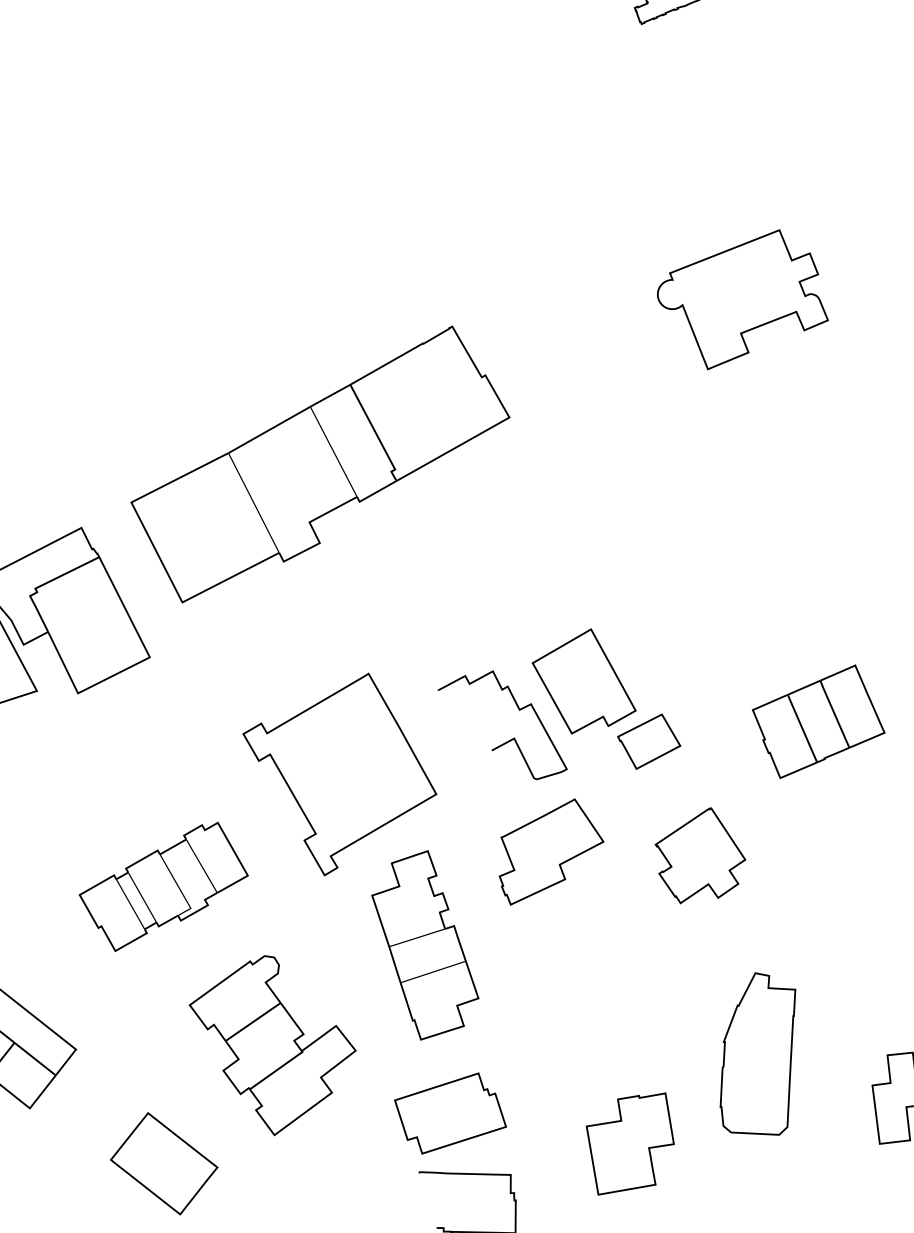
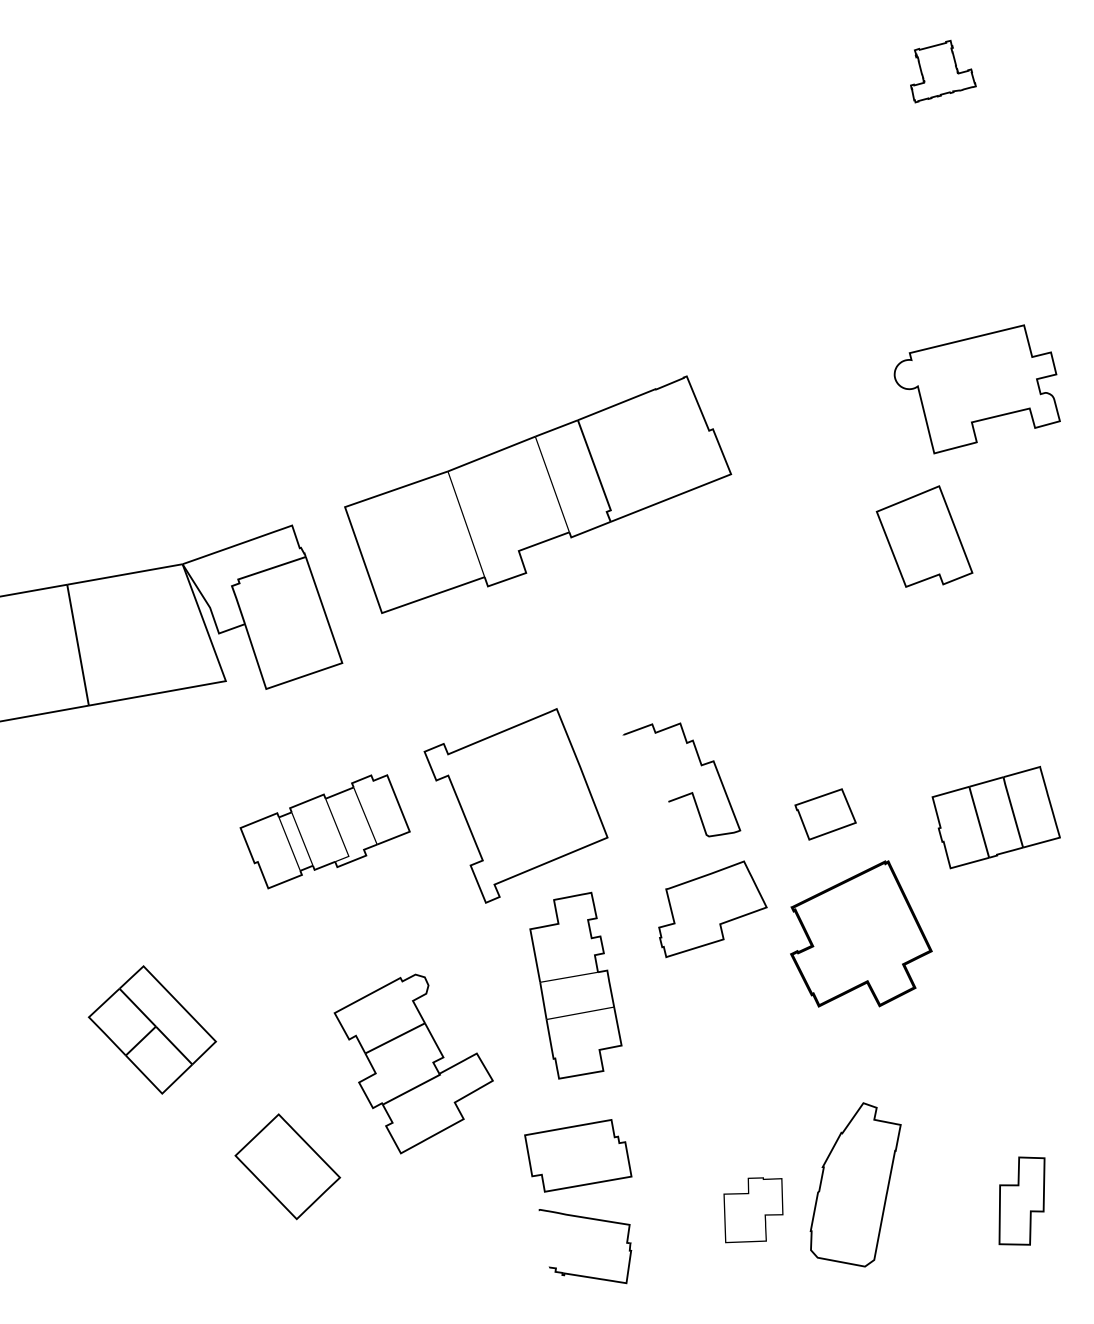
part: (583, 681) -> (924, 536), moved
part: (699, 854) -> (860, 933), size x1.6
part: (163, 887) -> (324, 831), moved
part: (758, 1054) -> (855, 1184), moved
part: (631, 1143) -> (753, 1210), size x0.7

